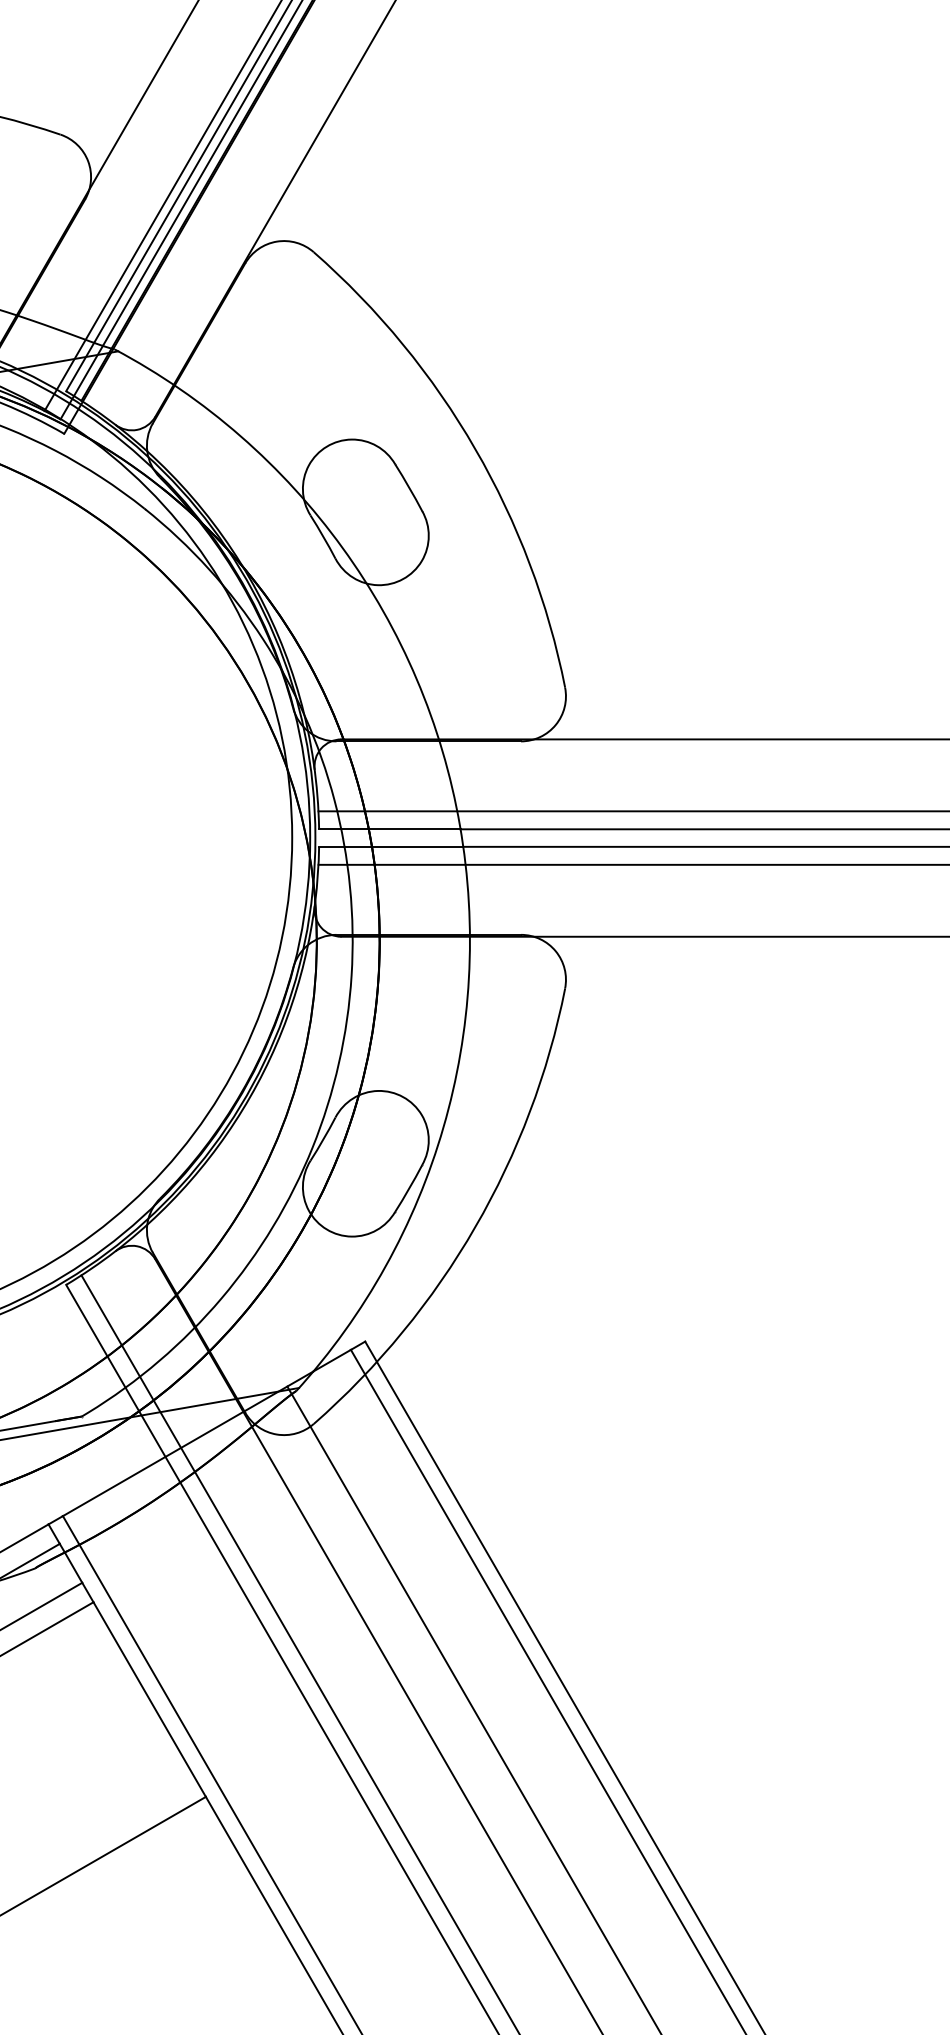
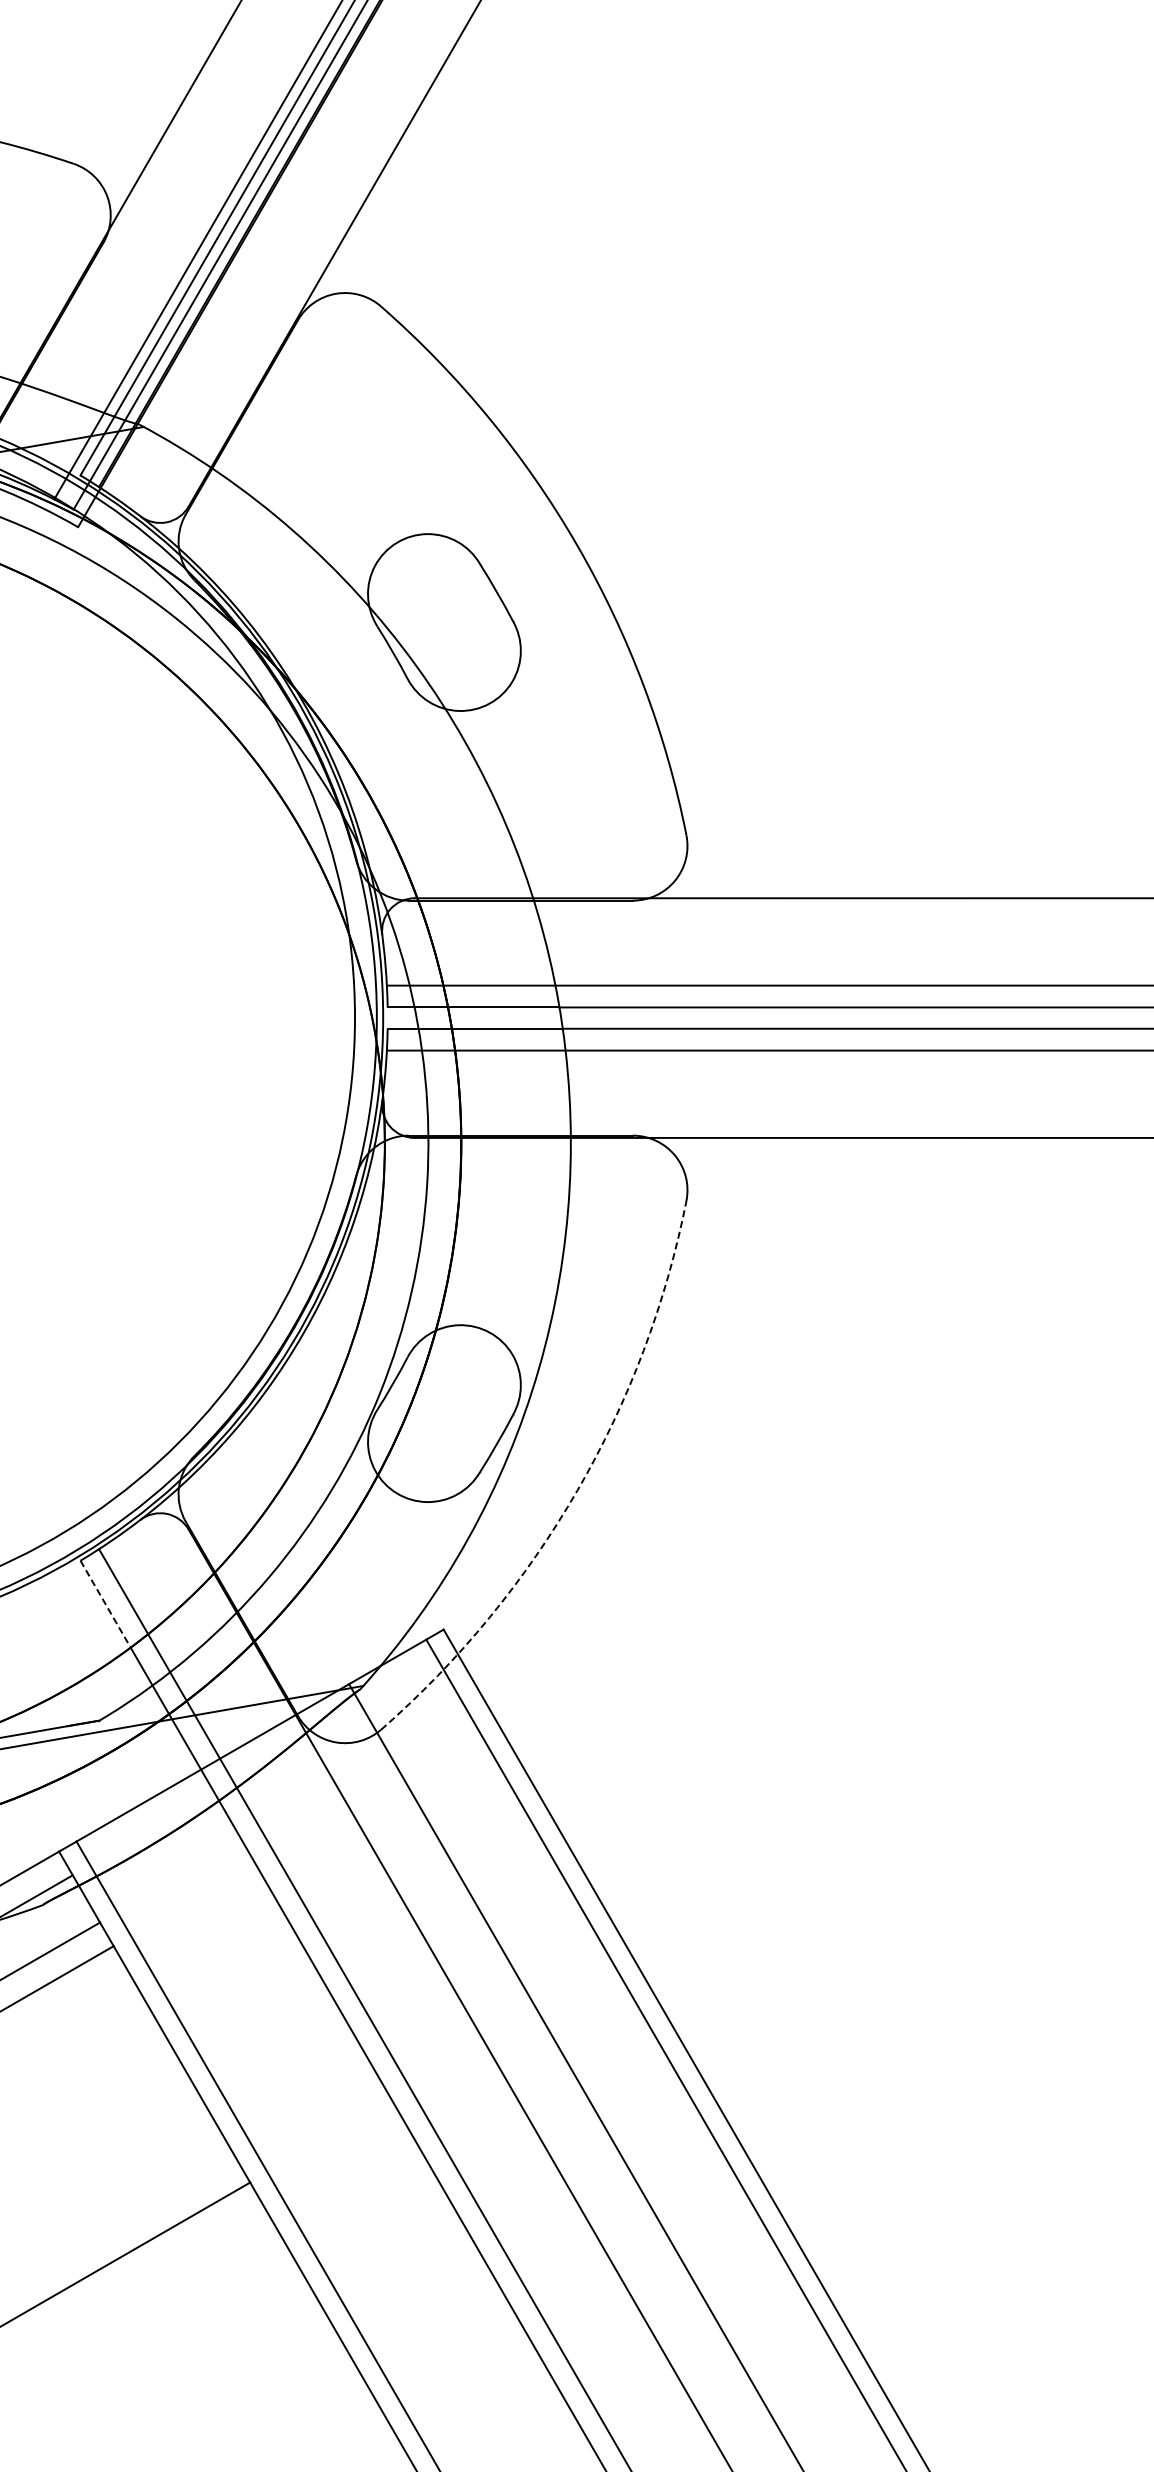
arc: (475, 1227) -> (577, 1490), solid -> dashed
line: (86, 1320) -> (105, 1604), solid -> dashed

